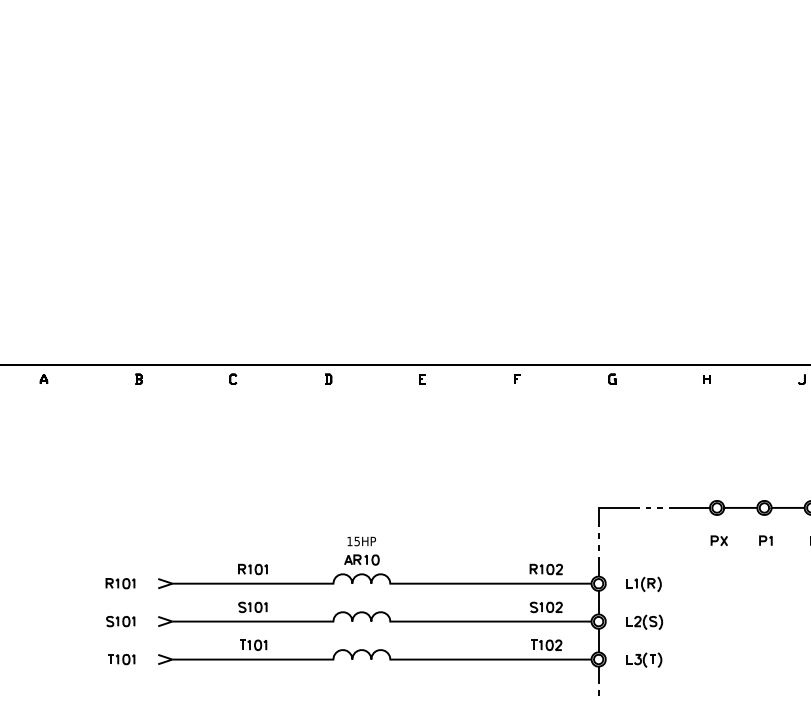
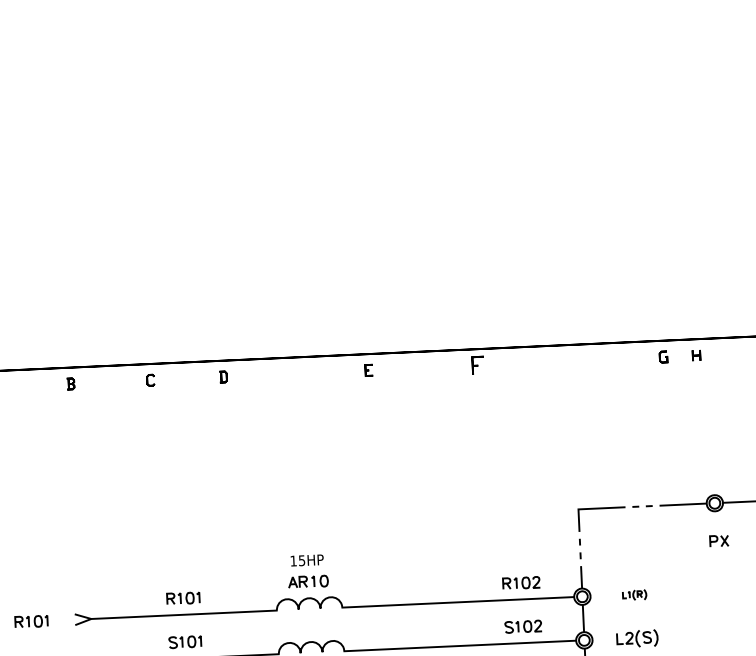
part: (138, 378) -> (70, 383), moved
part: (328, 378) -> (223, 376), moved
part: (517, 378) -> (478, 364), size x1.6
part: (612, 378) -> (663, 356), moved
part: (643, 584) -> (634, 595), size x0.6

